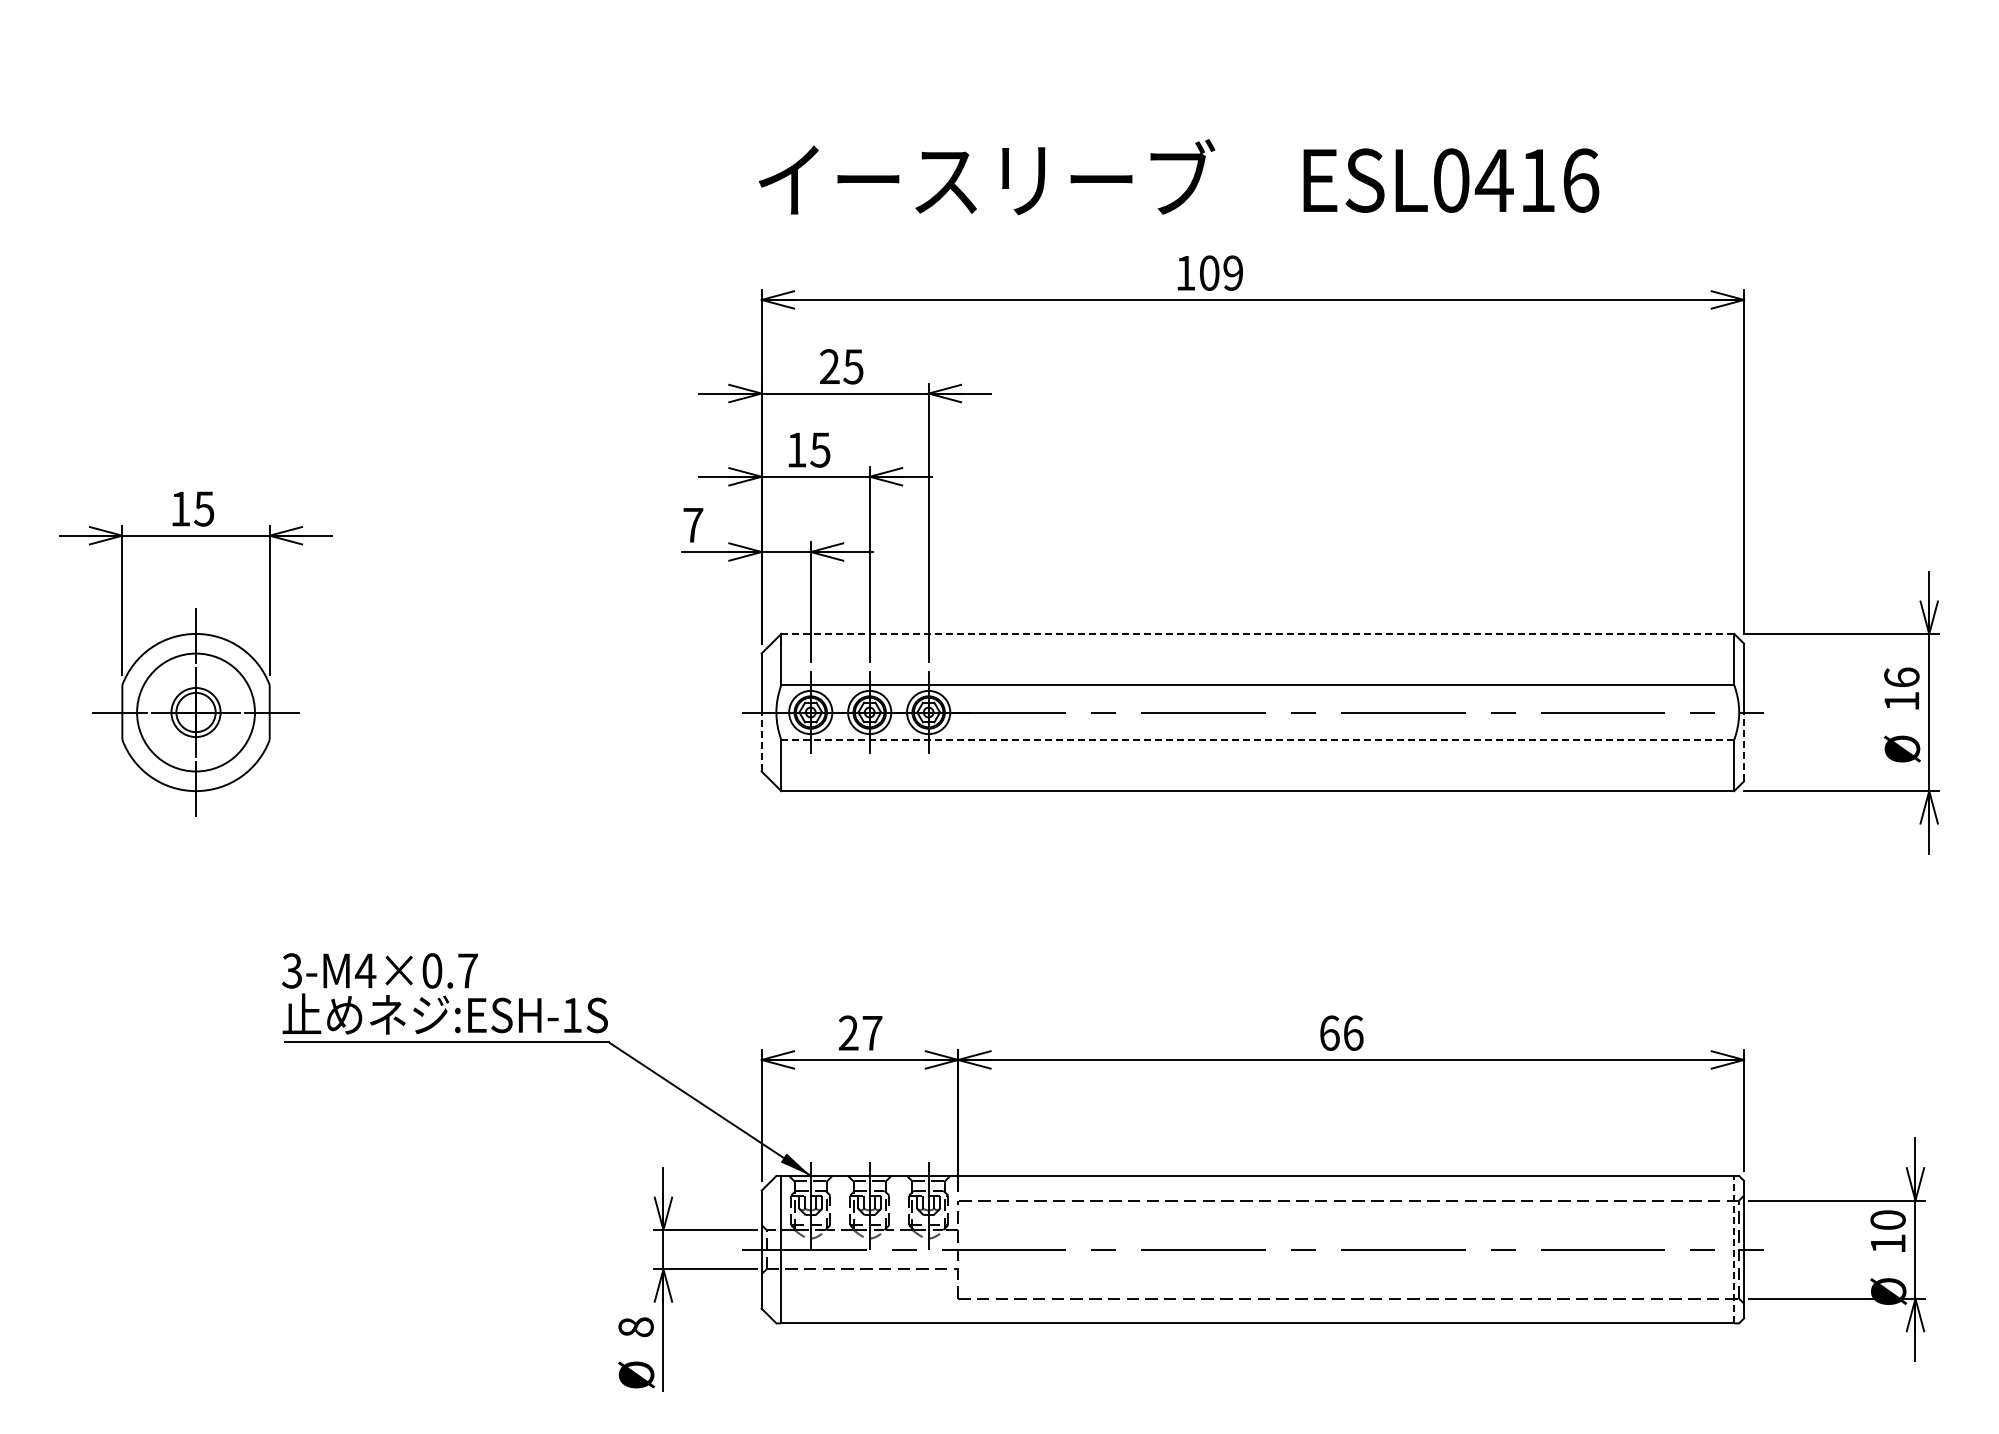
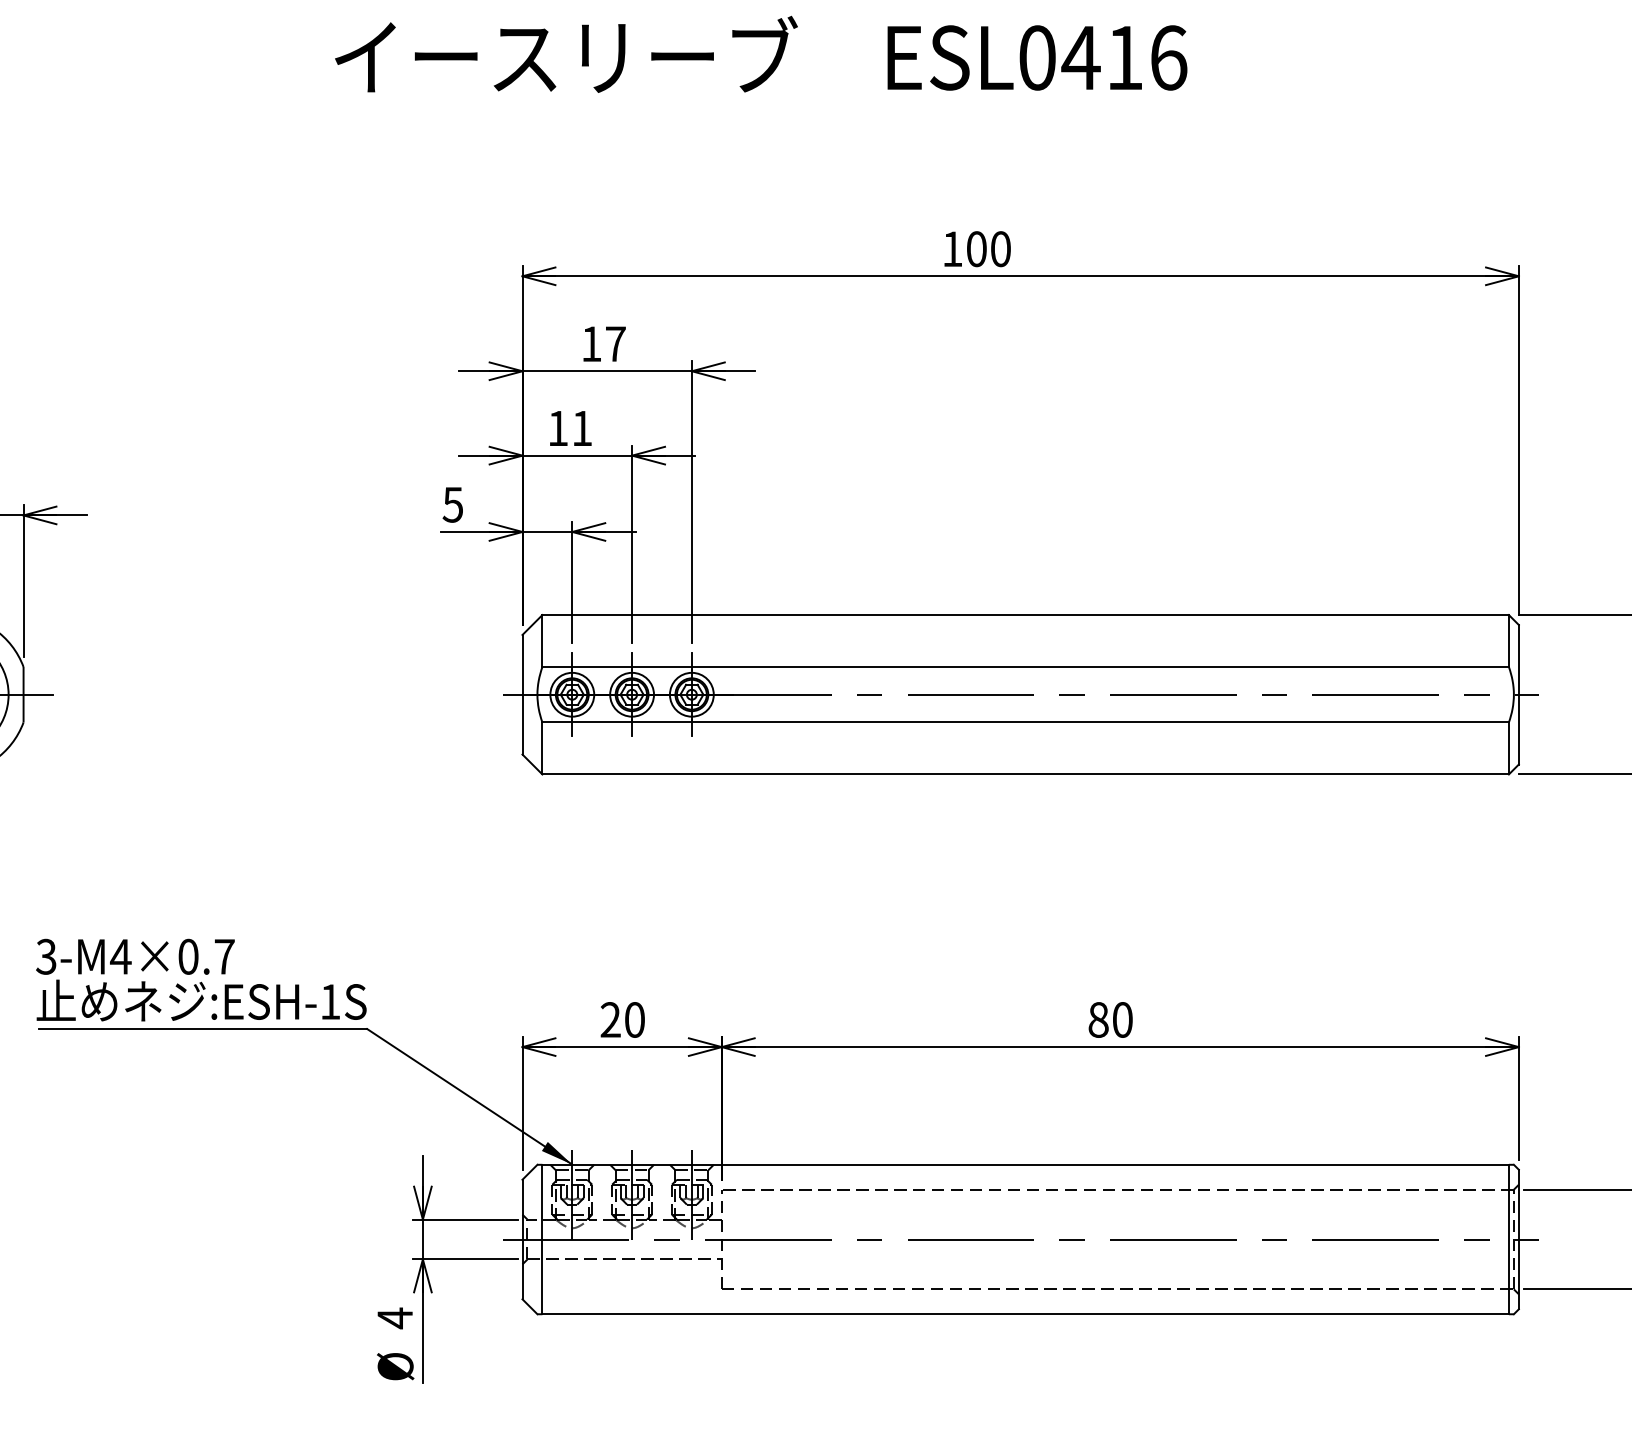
text: (1178, 177) -> (760, 54), moved
text: (1233, 272) -> (1001, 248), 109 -> 100
text: (841, 366) -> (603, 343), 25 -> 17
text: (820, 449) -> (582, 427), 15 -> 11
text: (692, 525) -> (452, 505), 7 -> 5
line: (1257, 633) -> (1025, 614), dashed -> solid
line: (1257, 739) -> (1025, 722), dashed -> solid
line: (761, 741) -> (522, 724), dashed -> solid
line: (1744, 746) -> (1519, 729), dashed -> solid
text: (872, 1032) -> (634, 1019), 27 -> 20
text: (1341, 1032) -> (1110, 1019), 66 -> 80
line: (1734, 1249) -> (1509, 1239), dashed -> solid
text: (635, 1327) -> (394, 1318), 8 -> 4

